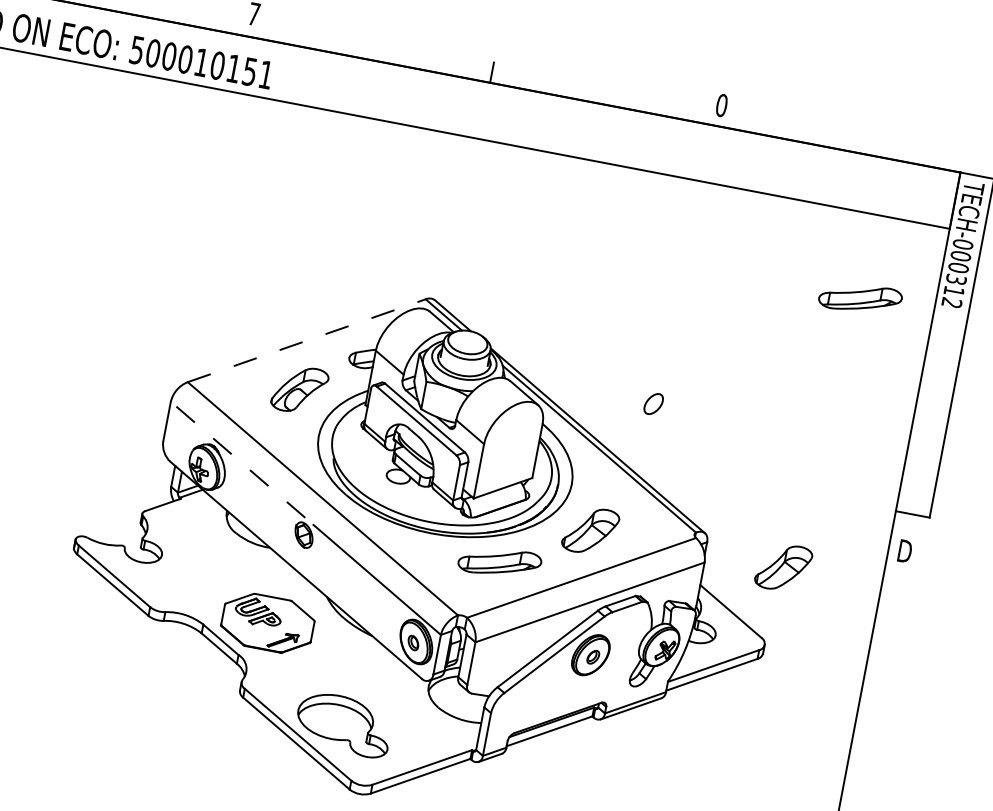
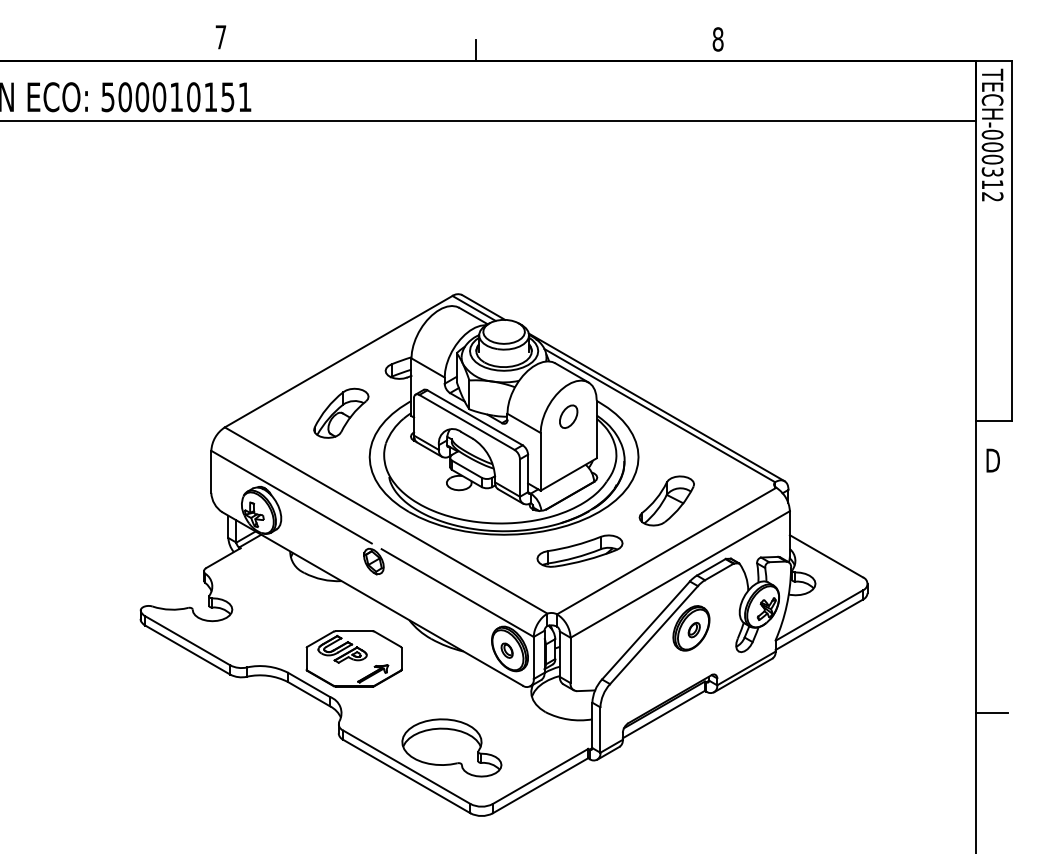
text: (721, 105) -> (717, 39), 0 -> 8
part: (860, 297) -> (897, 209), removed
line: (307, 340) -> (339, 361), dashed -> solid
part: (653, 403) -> (568, 416), moved
line: (237, 460) -> (291, 497), dashed -> solid
part: (783, 567) -> (871, 500), removed
line: (858, 788) -> (991, 712), added

